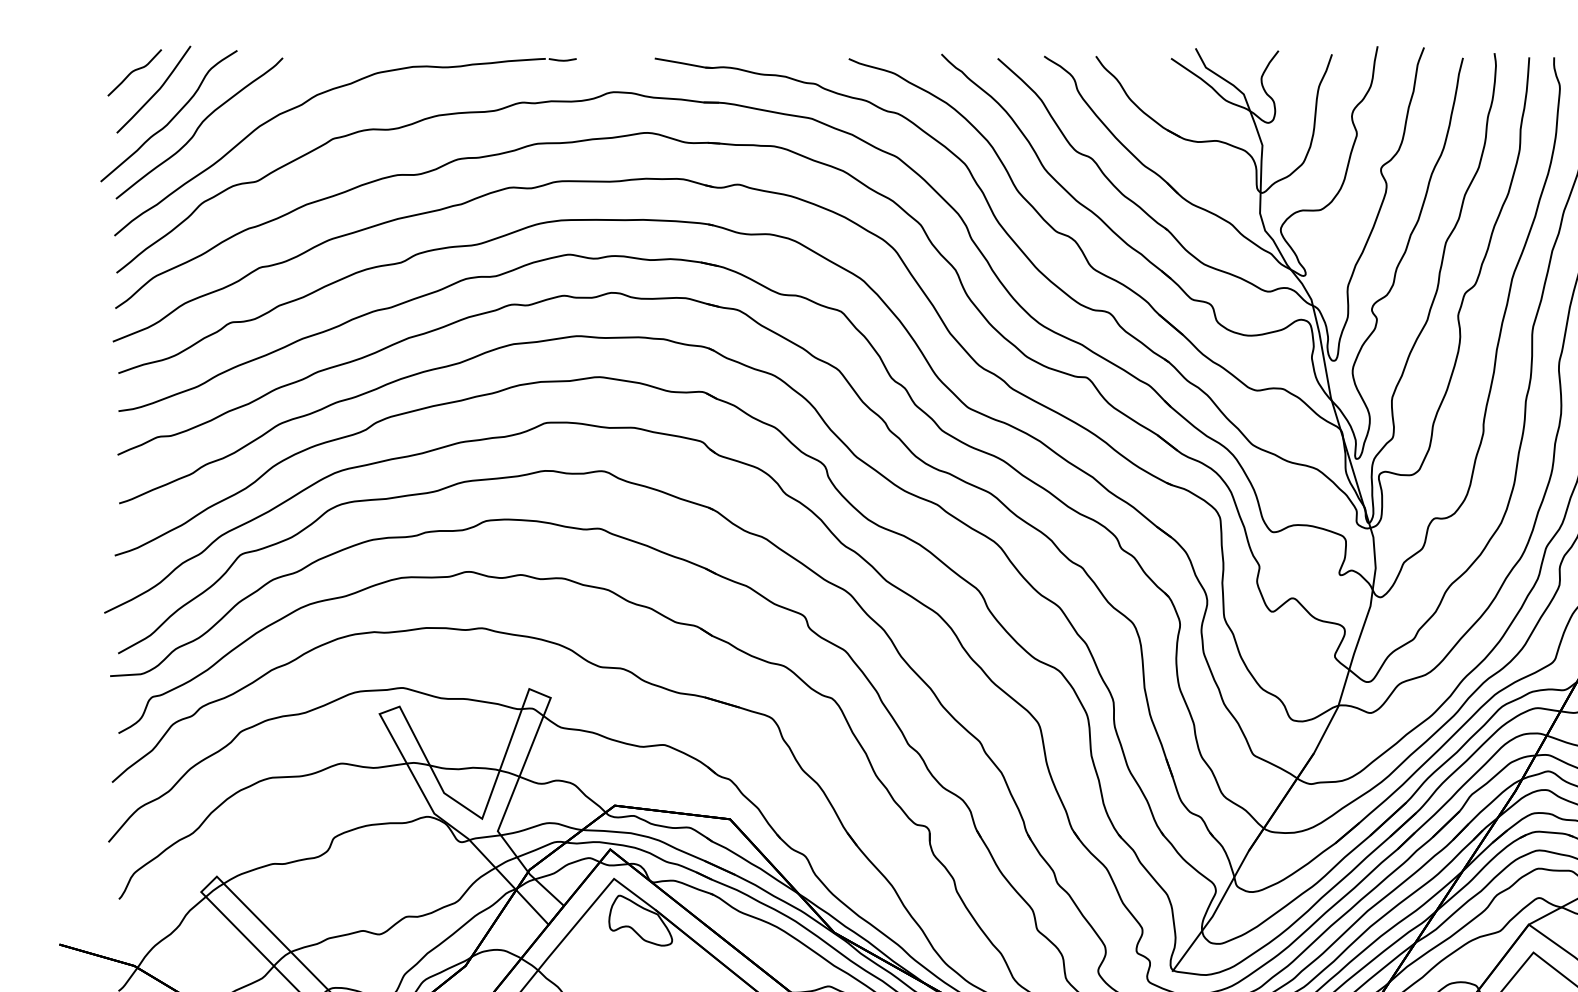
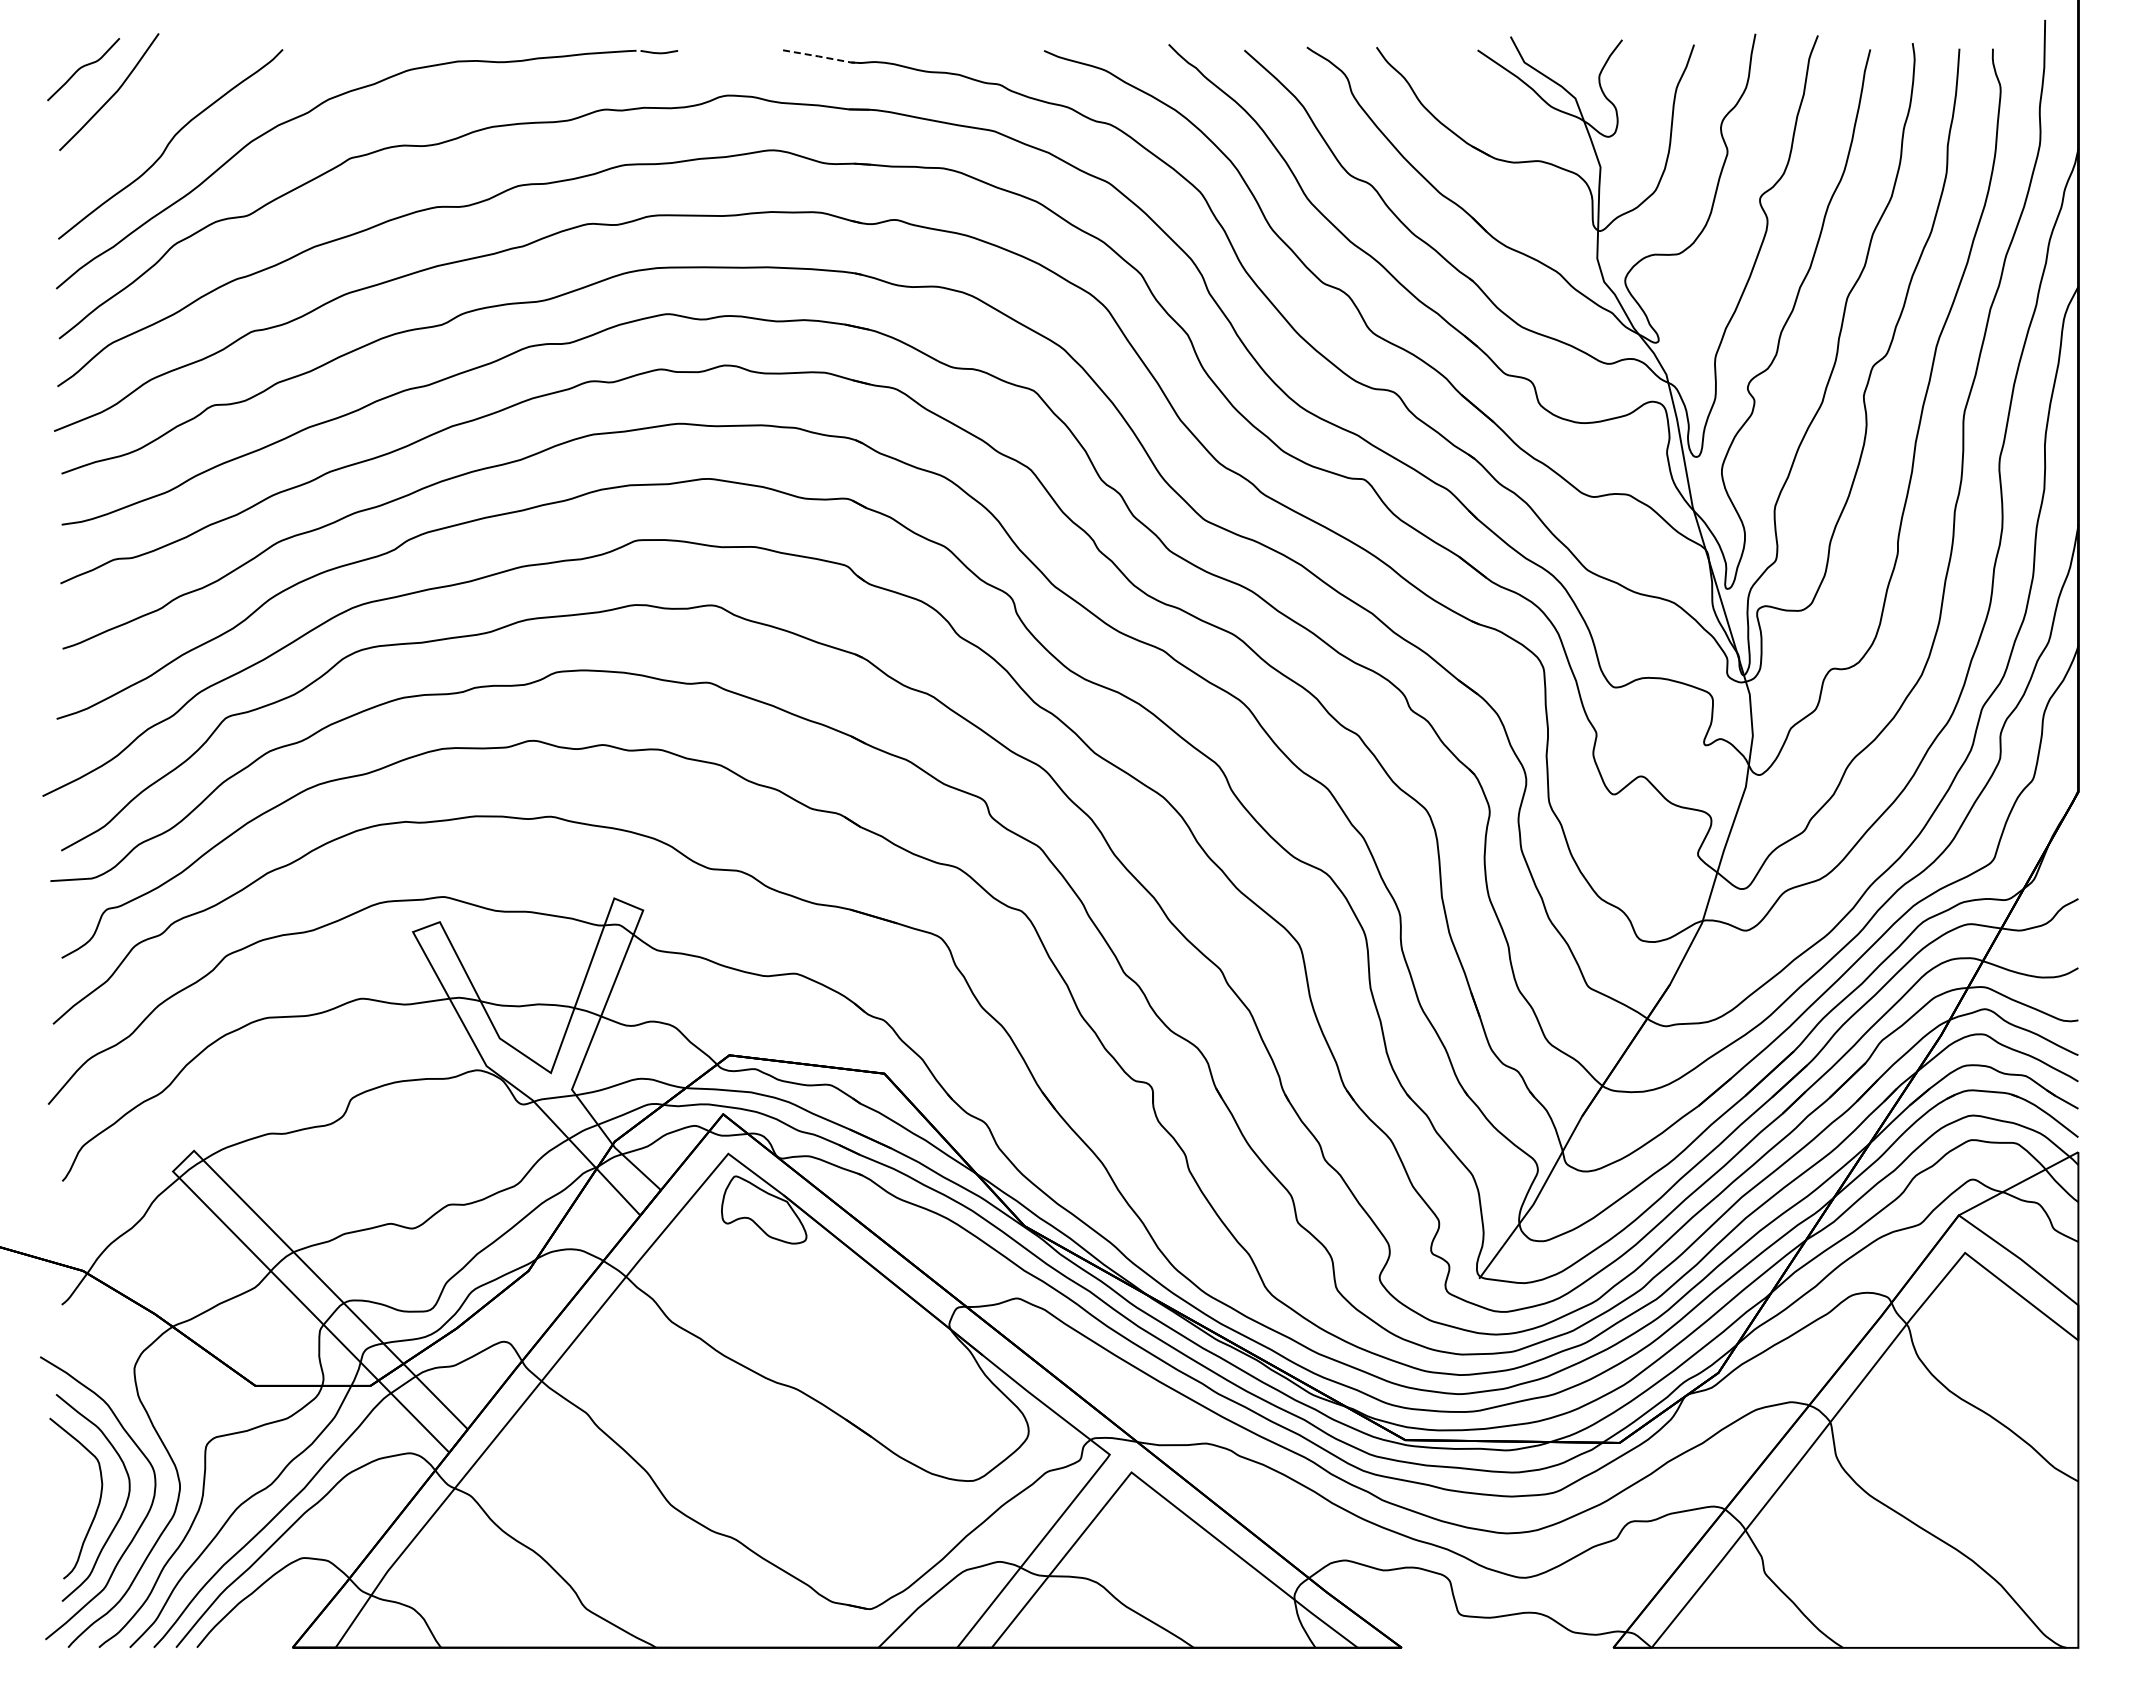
line: (684, 63) -> (822, 57), solid -> dashed
curve: (171, 118) -> (133, 131), removed

